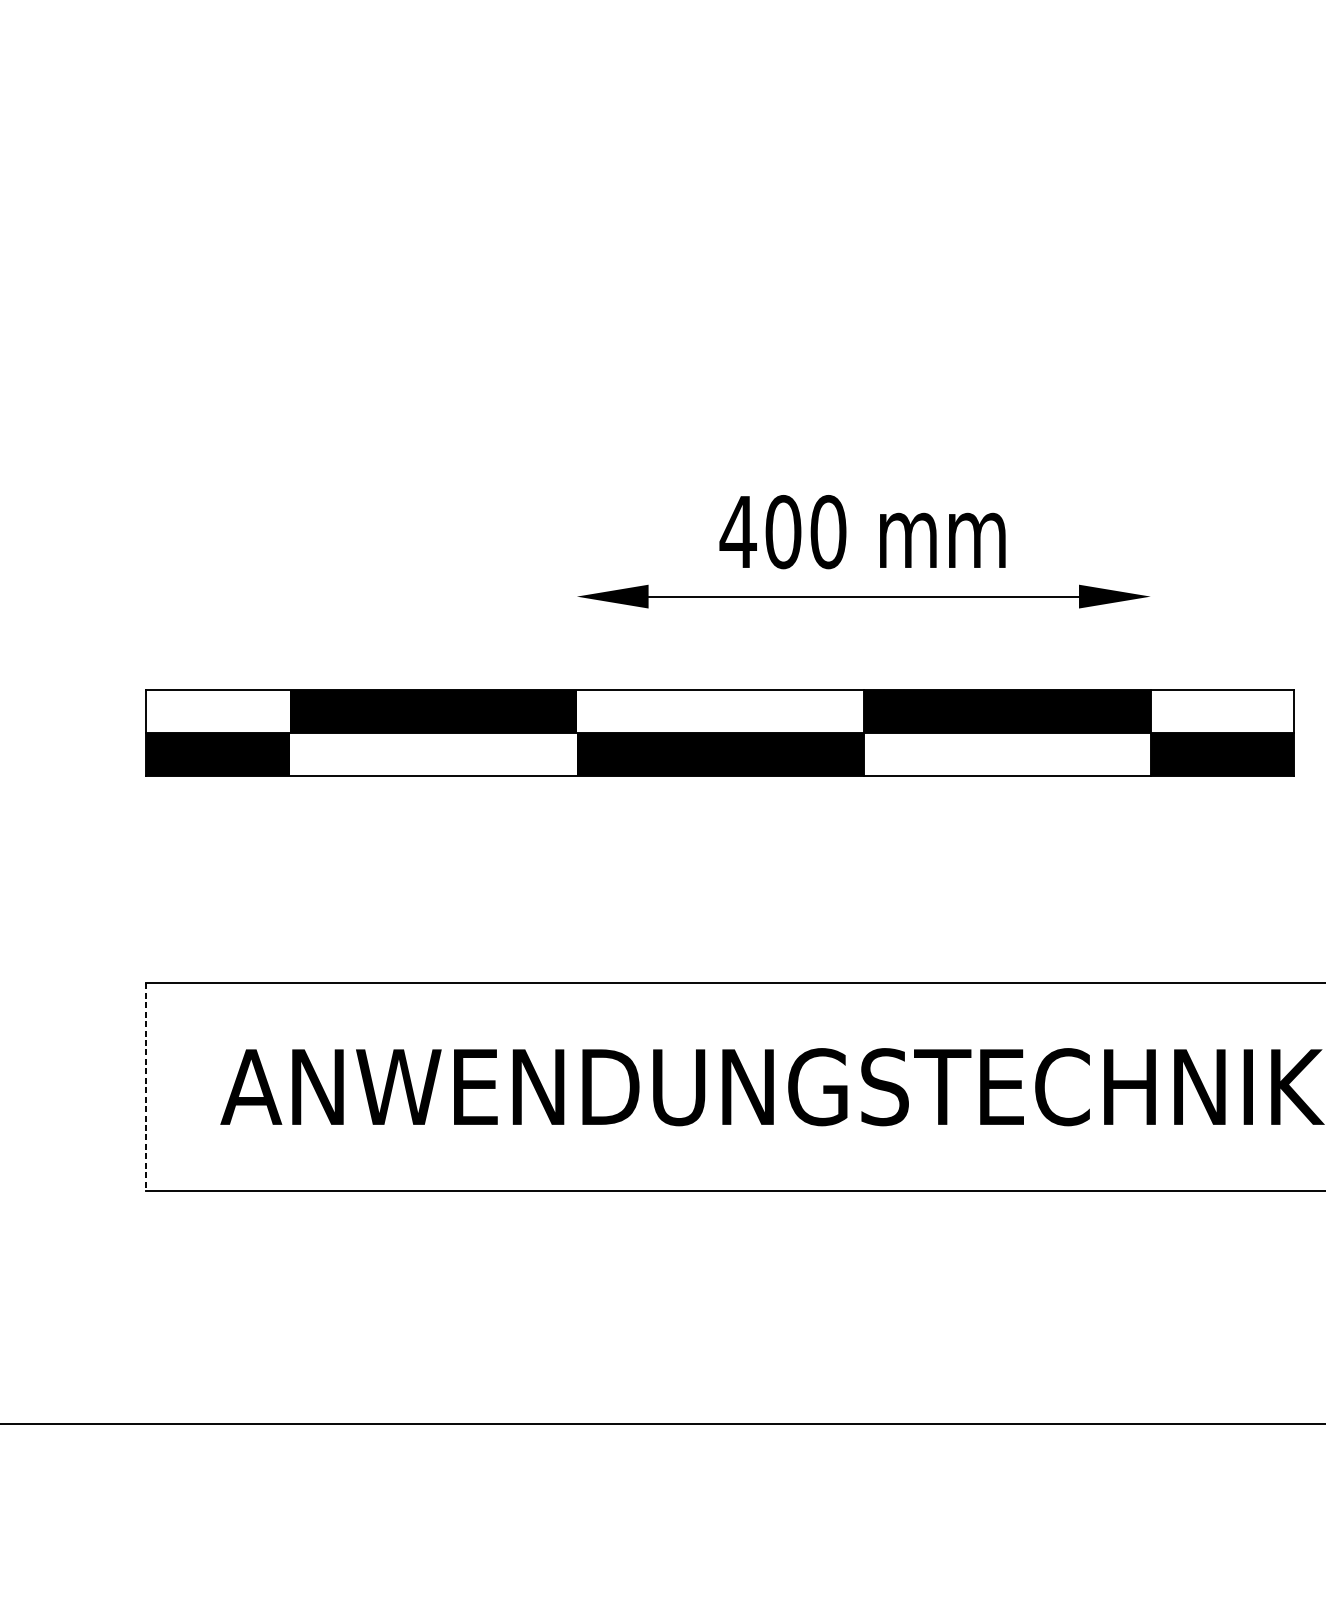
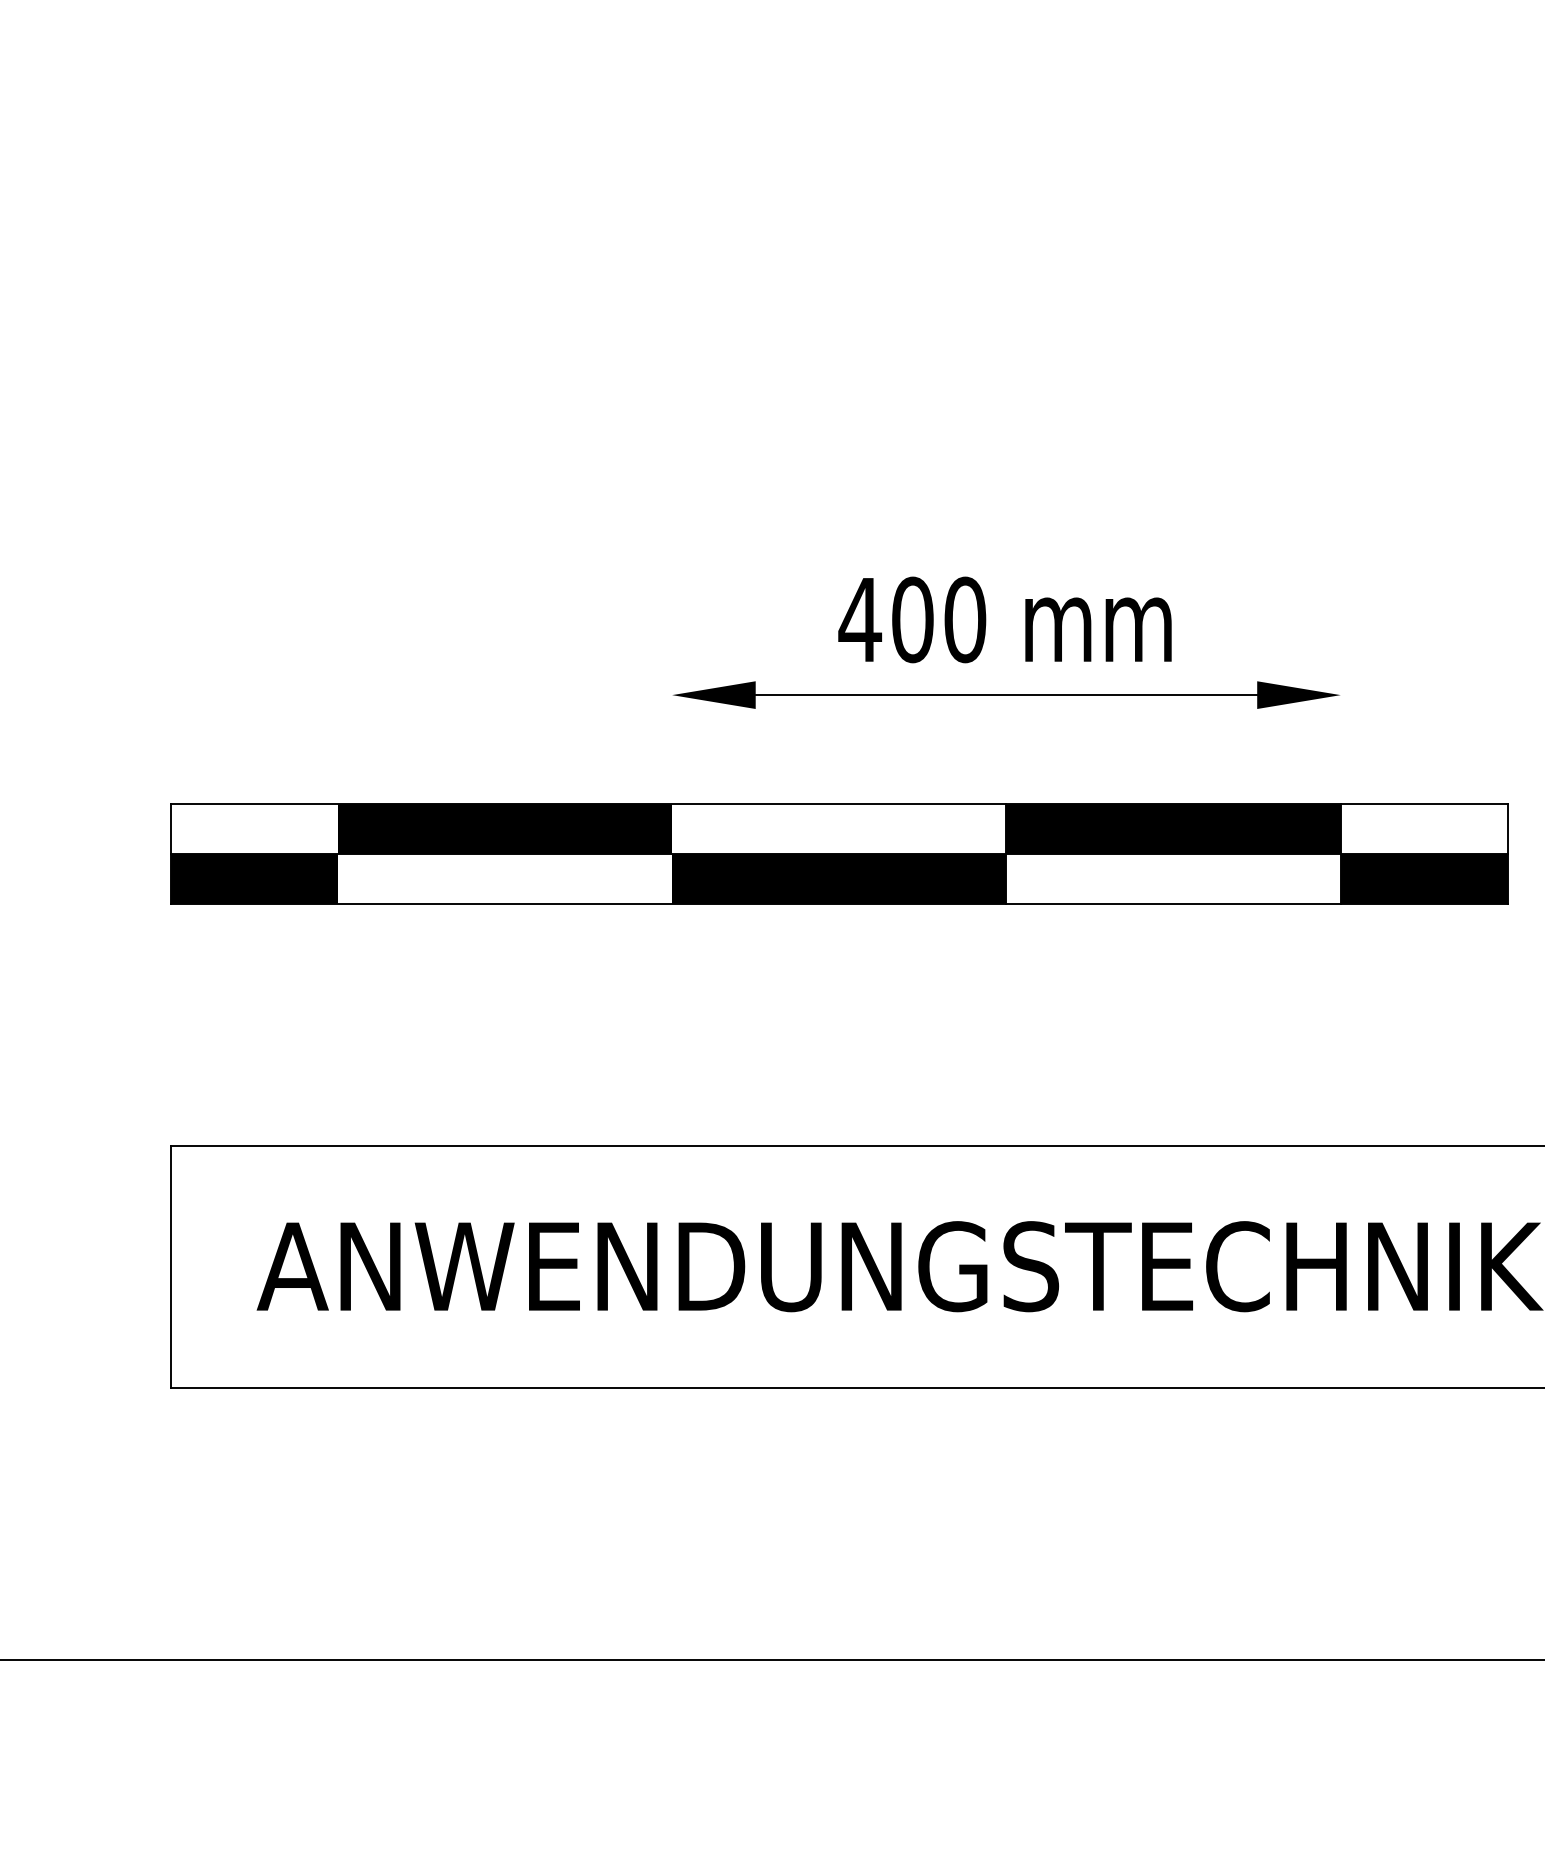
line: (146, 1087) -> (170, 1266), dashed -> solid

